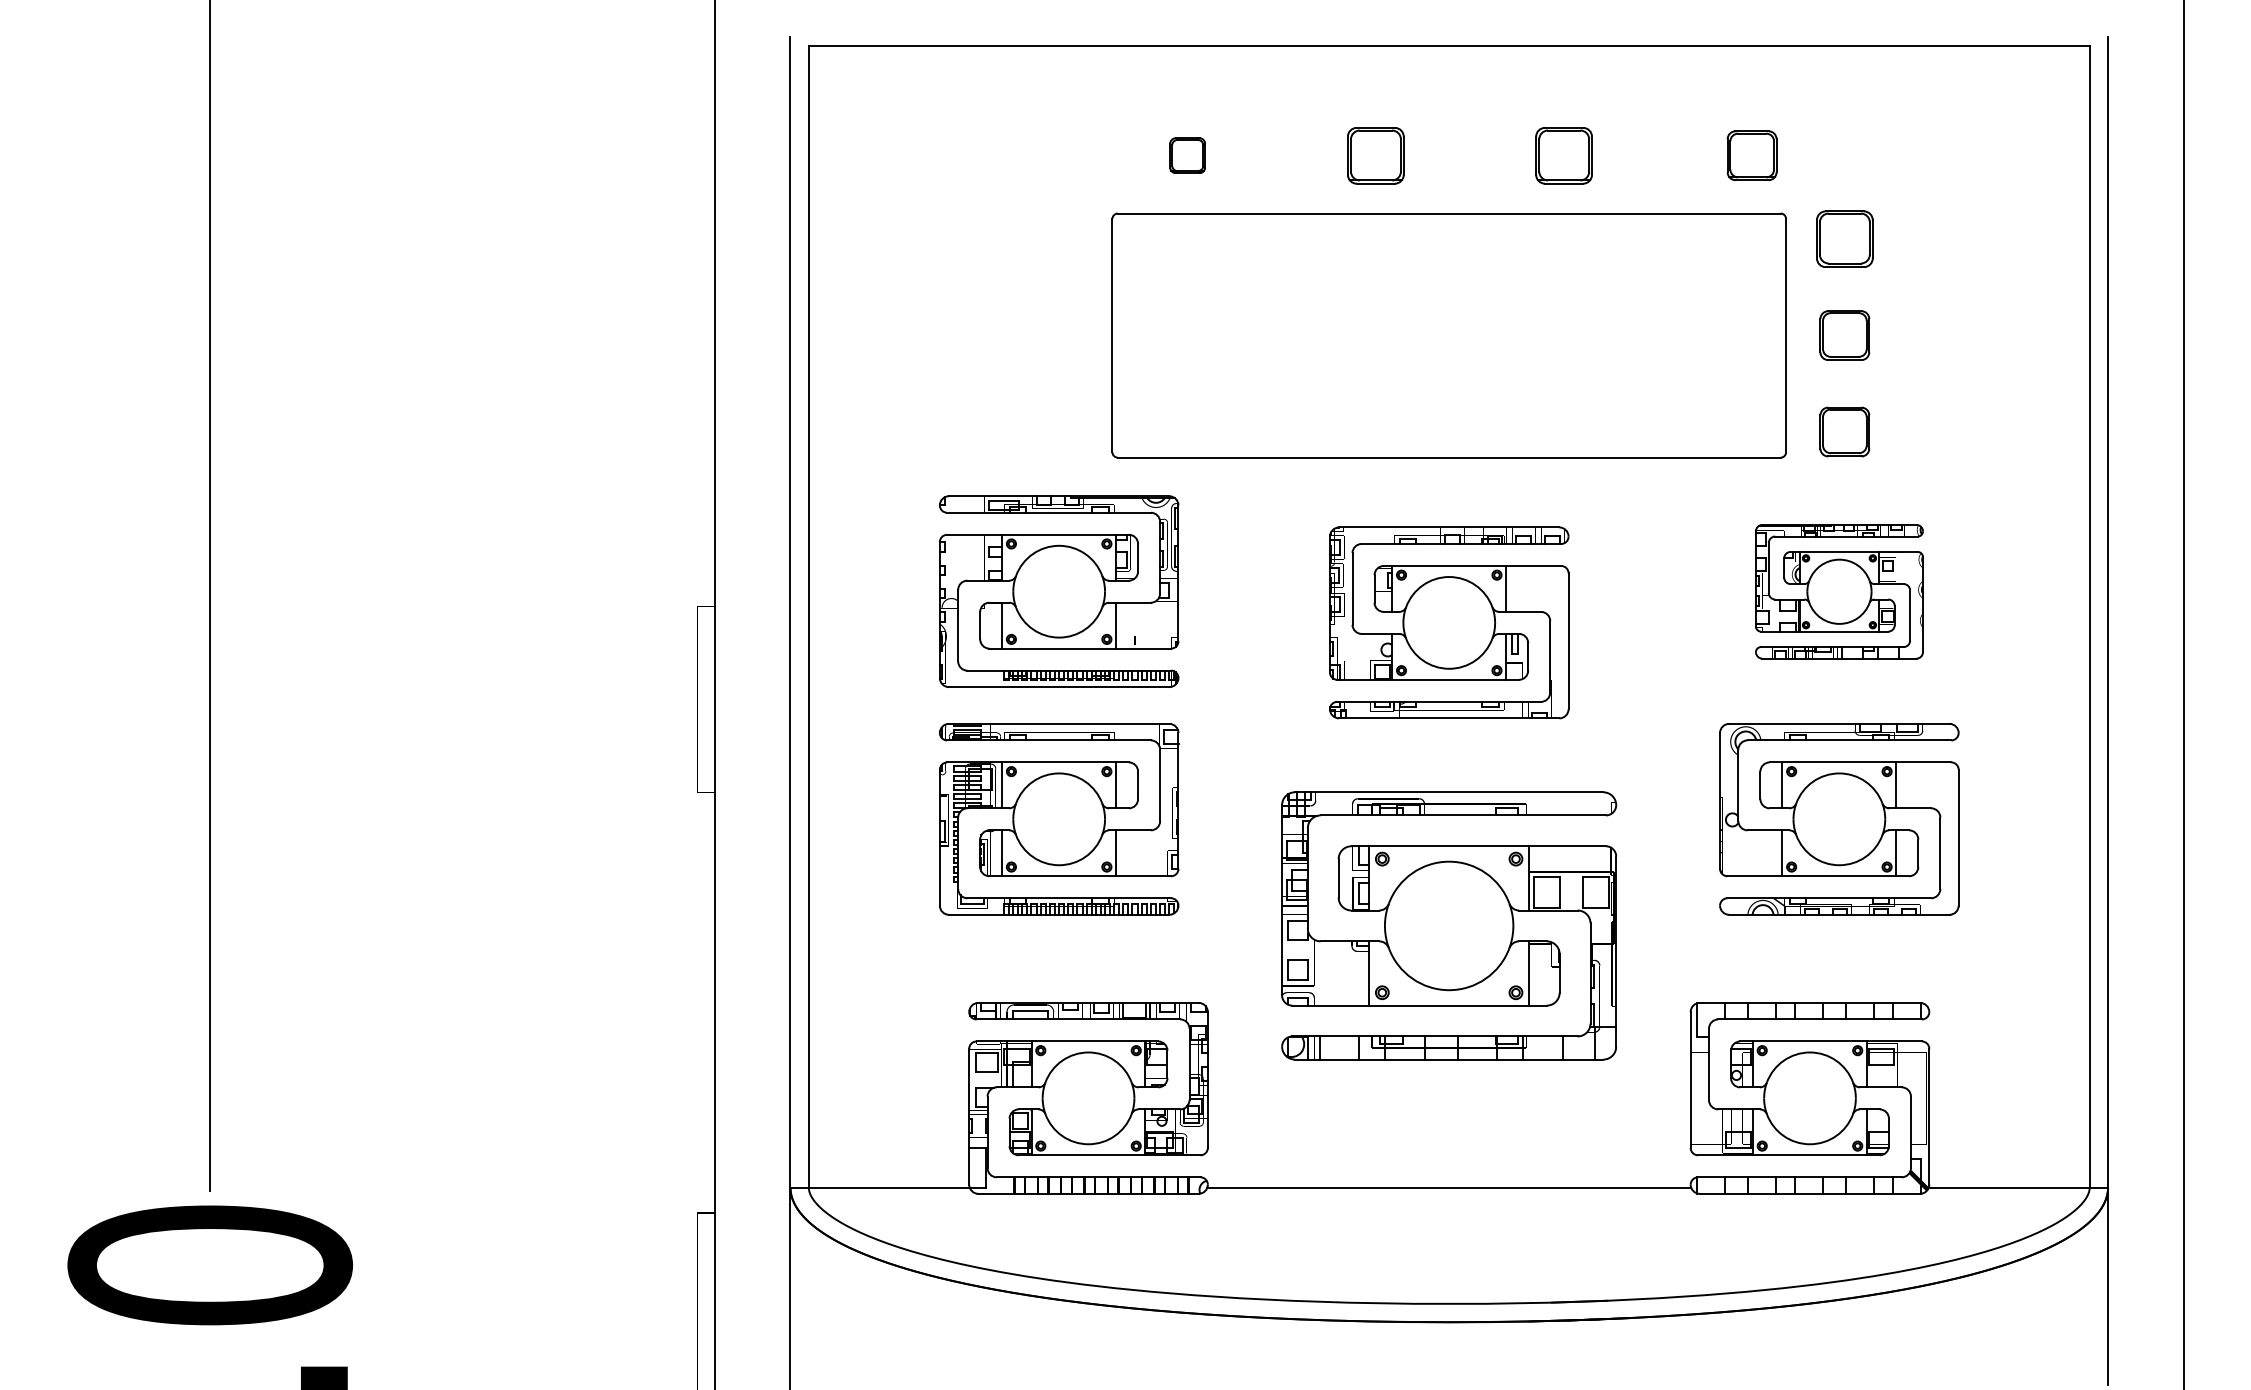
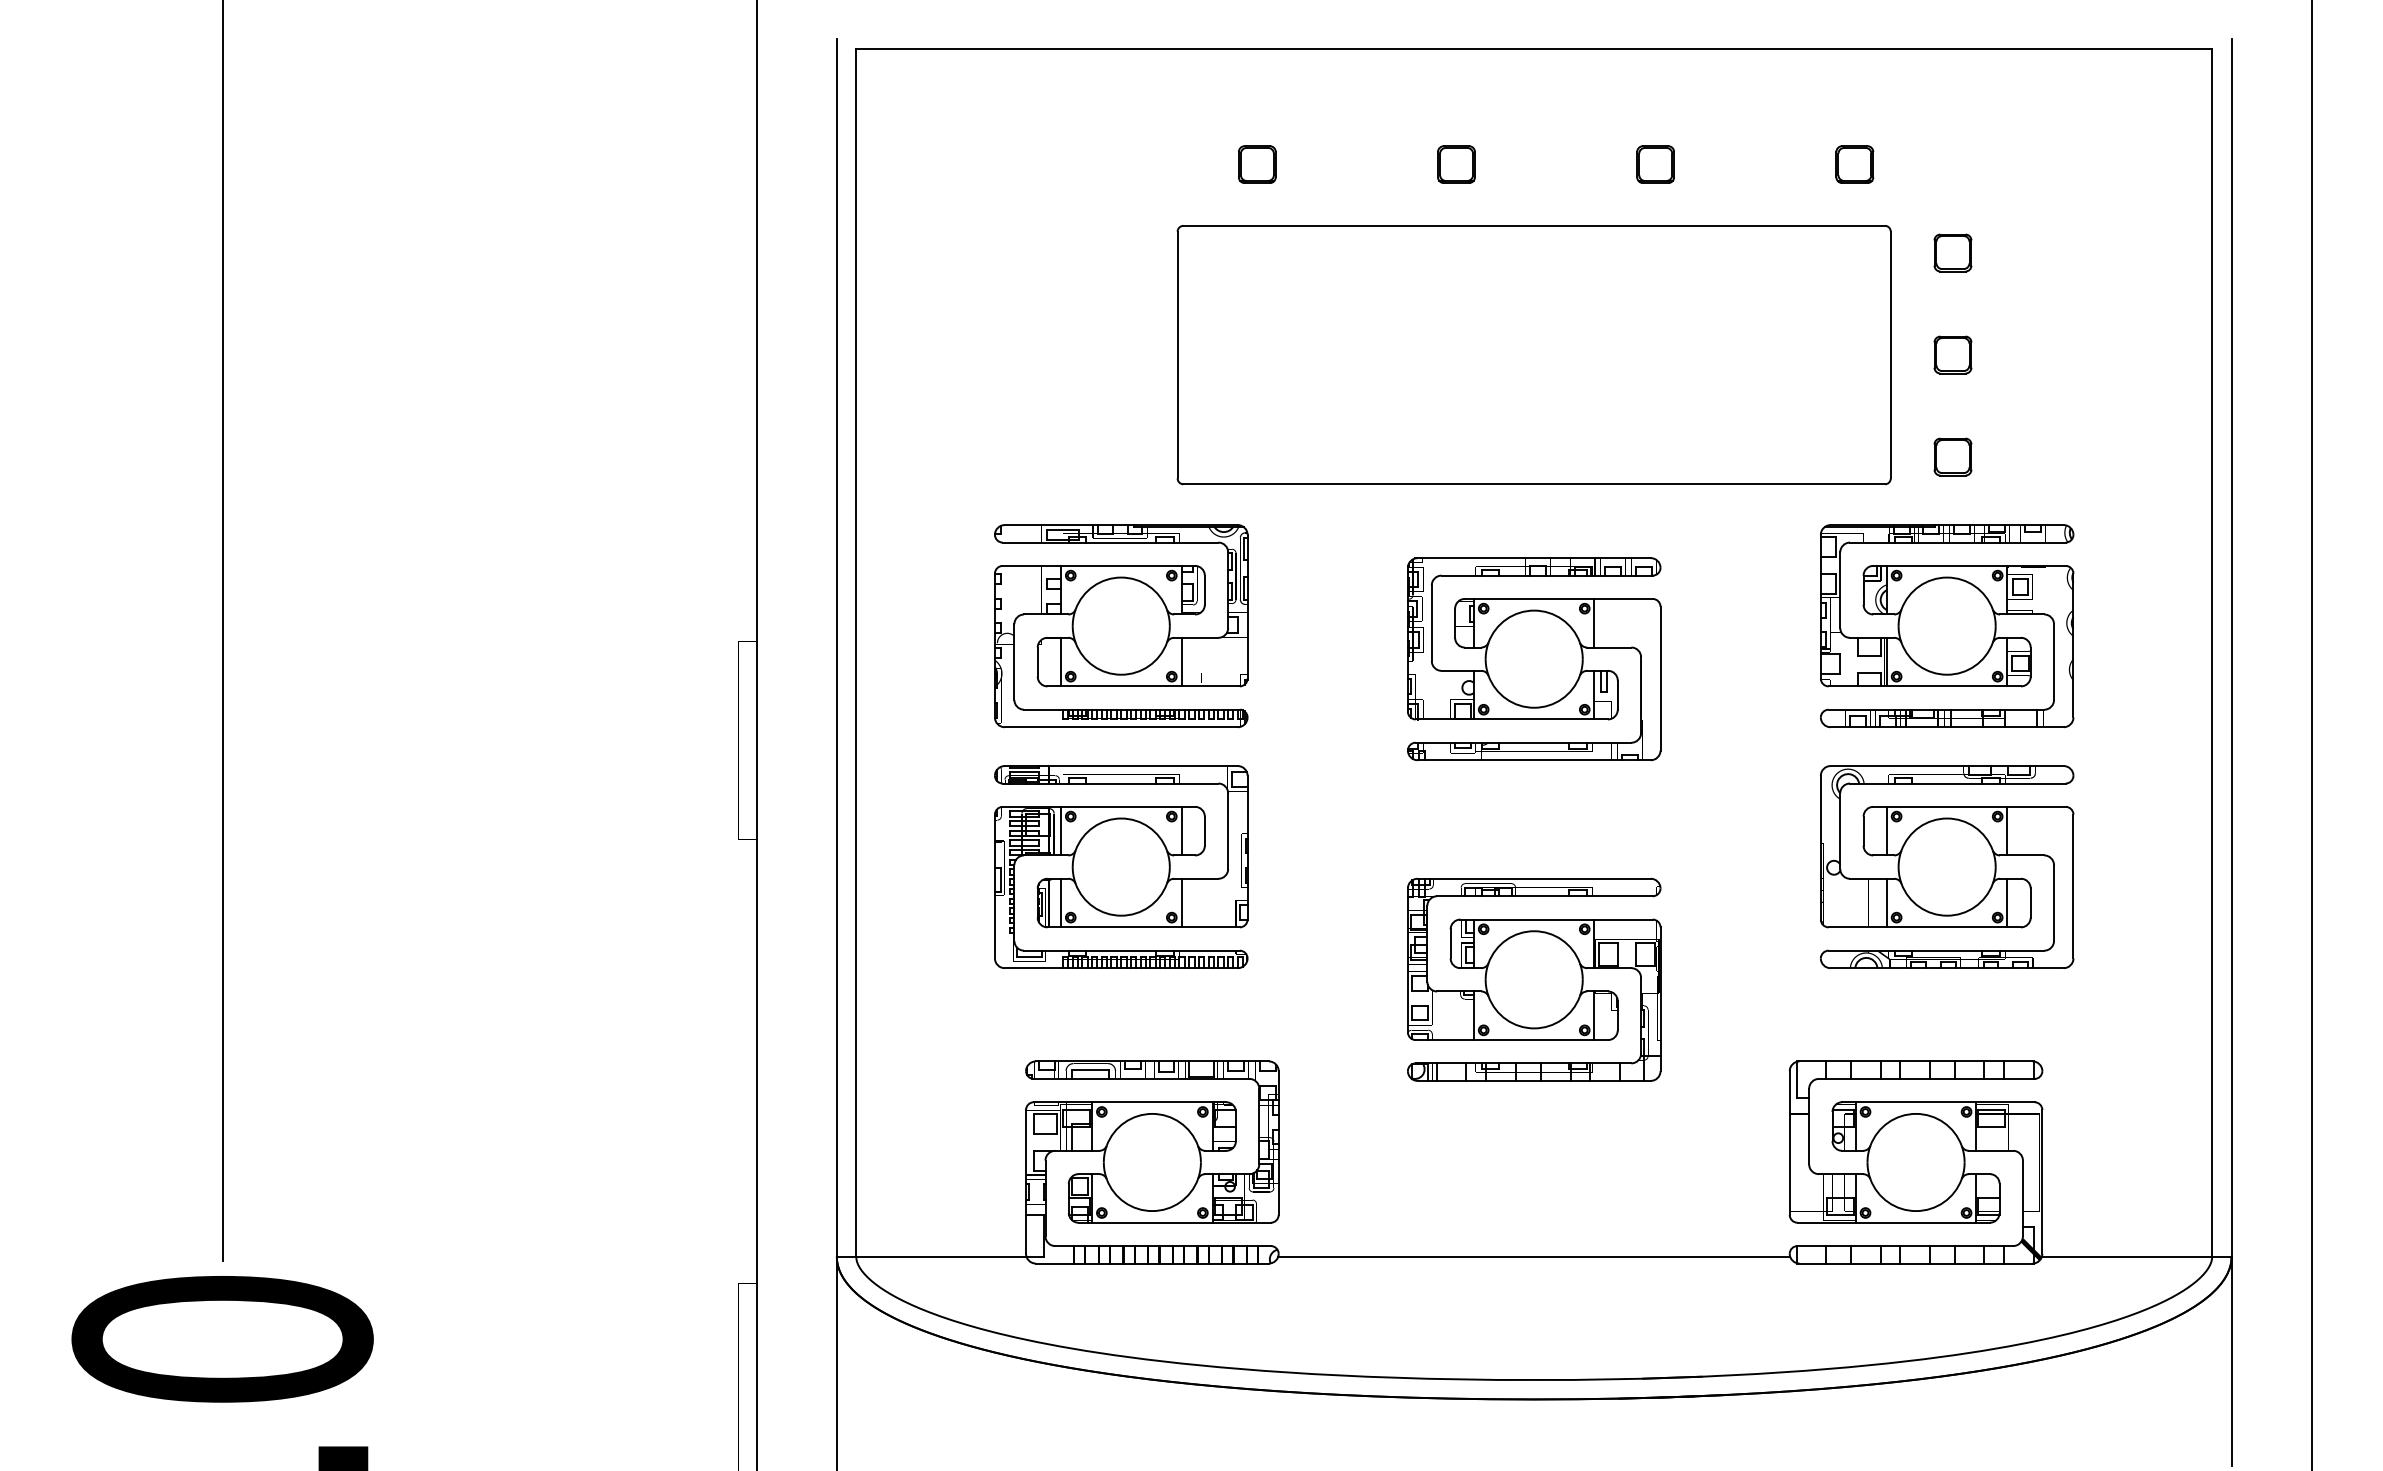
part: (1375, 155) -> (1456, 164), size x0.62
part: (1563, 155) -> (1655, 164), size x0.62
part: (1751, 155) -> (1854, 164), size x0.71
part: (1844, 238) -> (1952, 252), size x0.62
part: (1844, 335) -> (1952, 354), size x0.71
part: (1844, 431) -> (1952, 456), size x0.71
part: (1839, 592) -> (1947, 626), size x1.43
part: (1449, 925) -> (1534, 979), size x0.71

